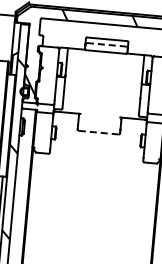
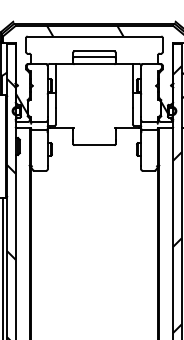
line: (105, 45) -> (93, 57), dashed -> solid
line: (98, 132) -> (94, 145), dashed -> solid

